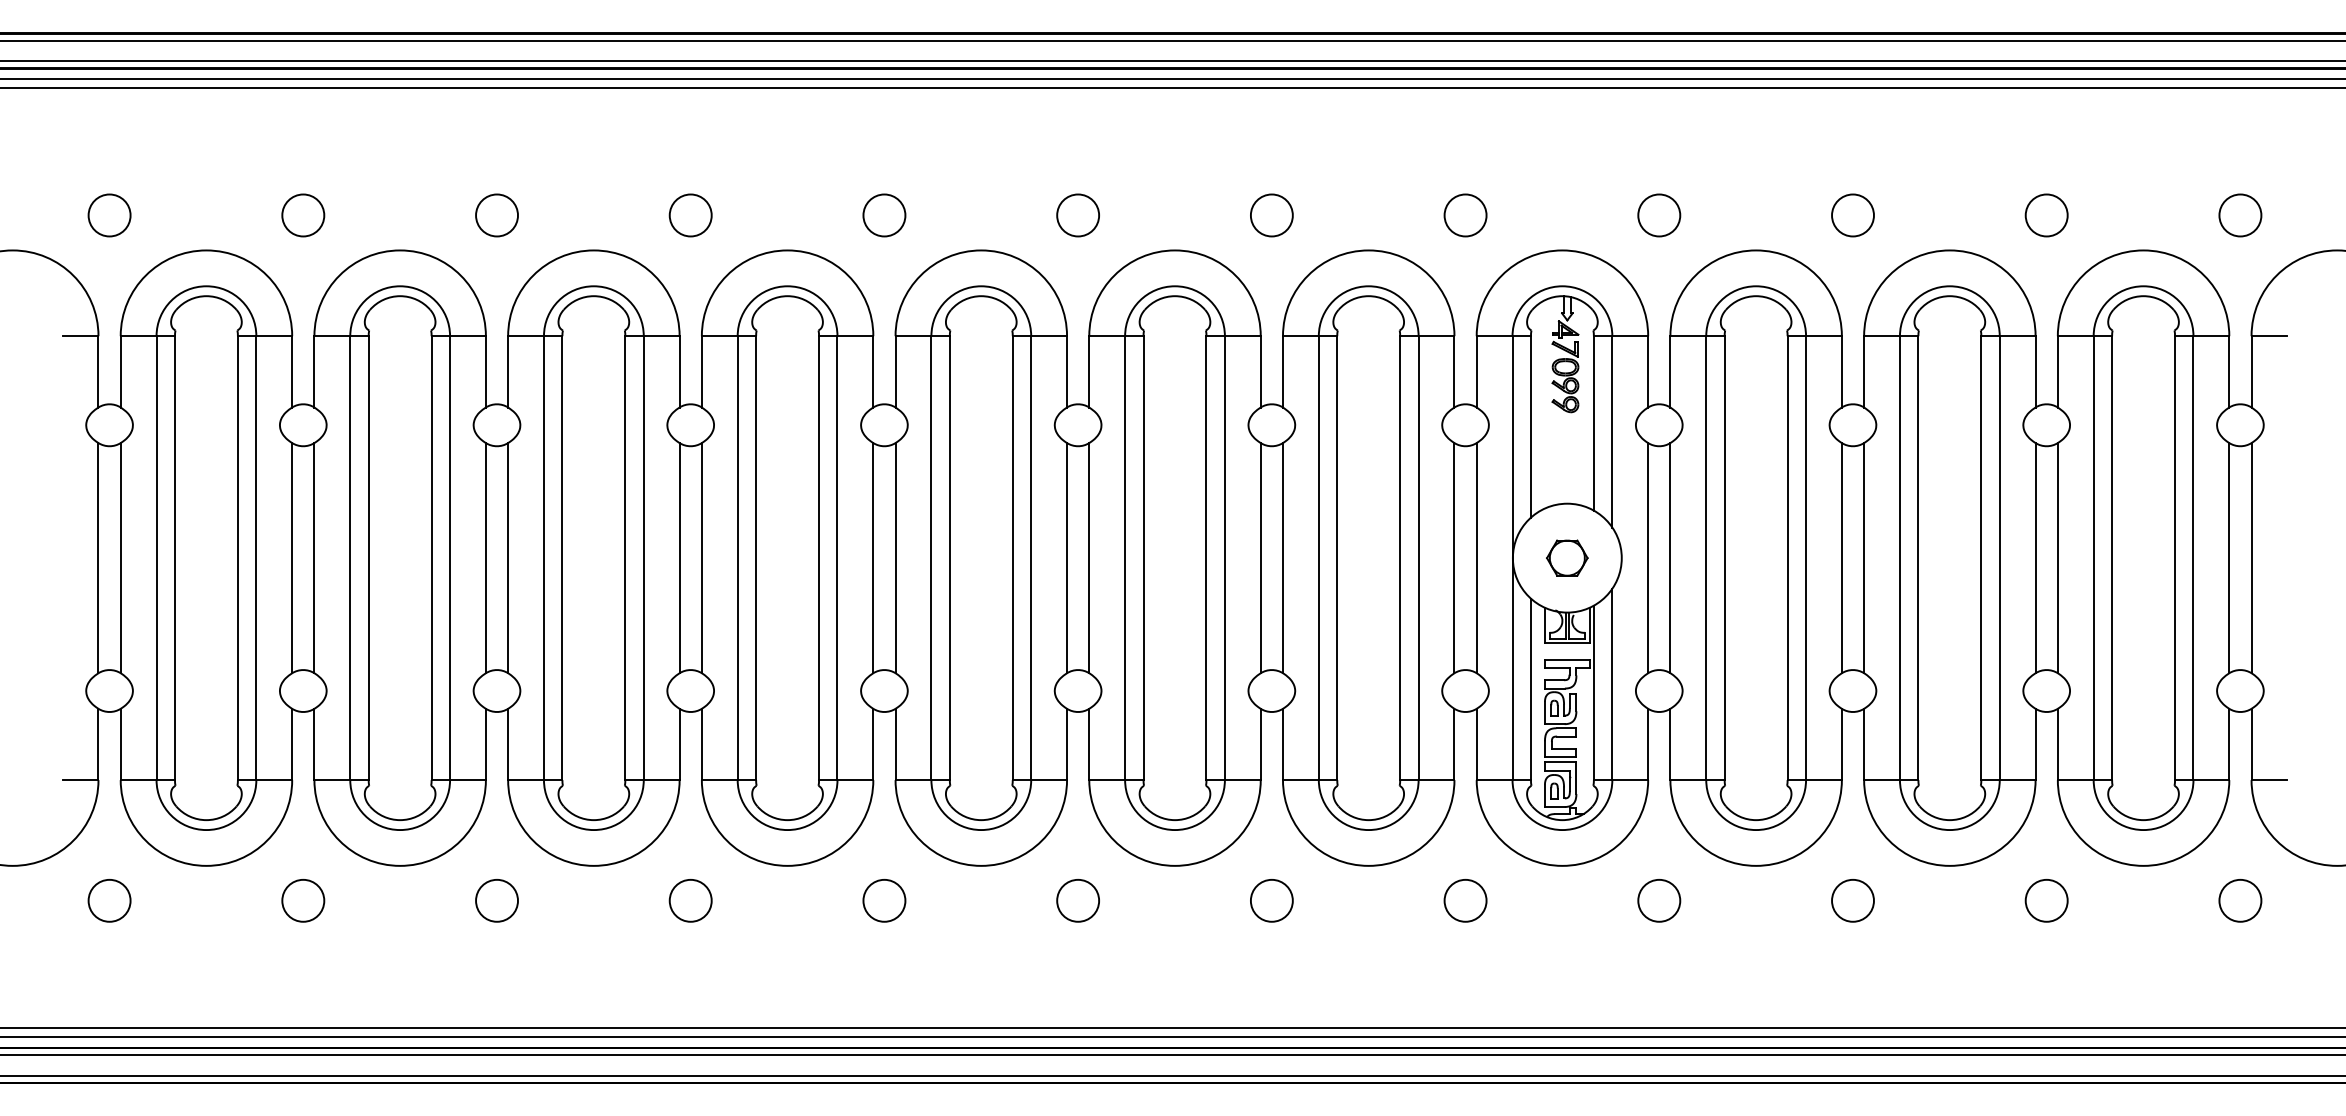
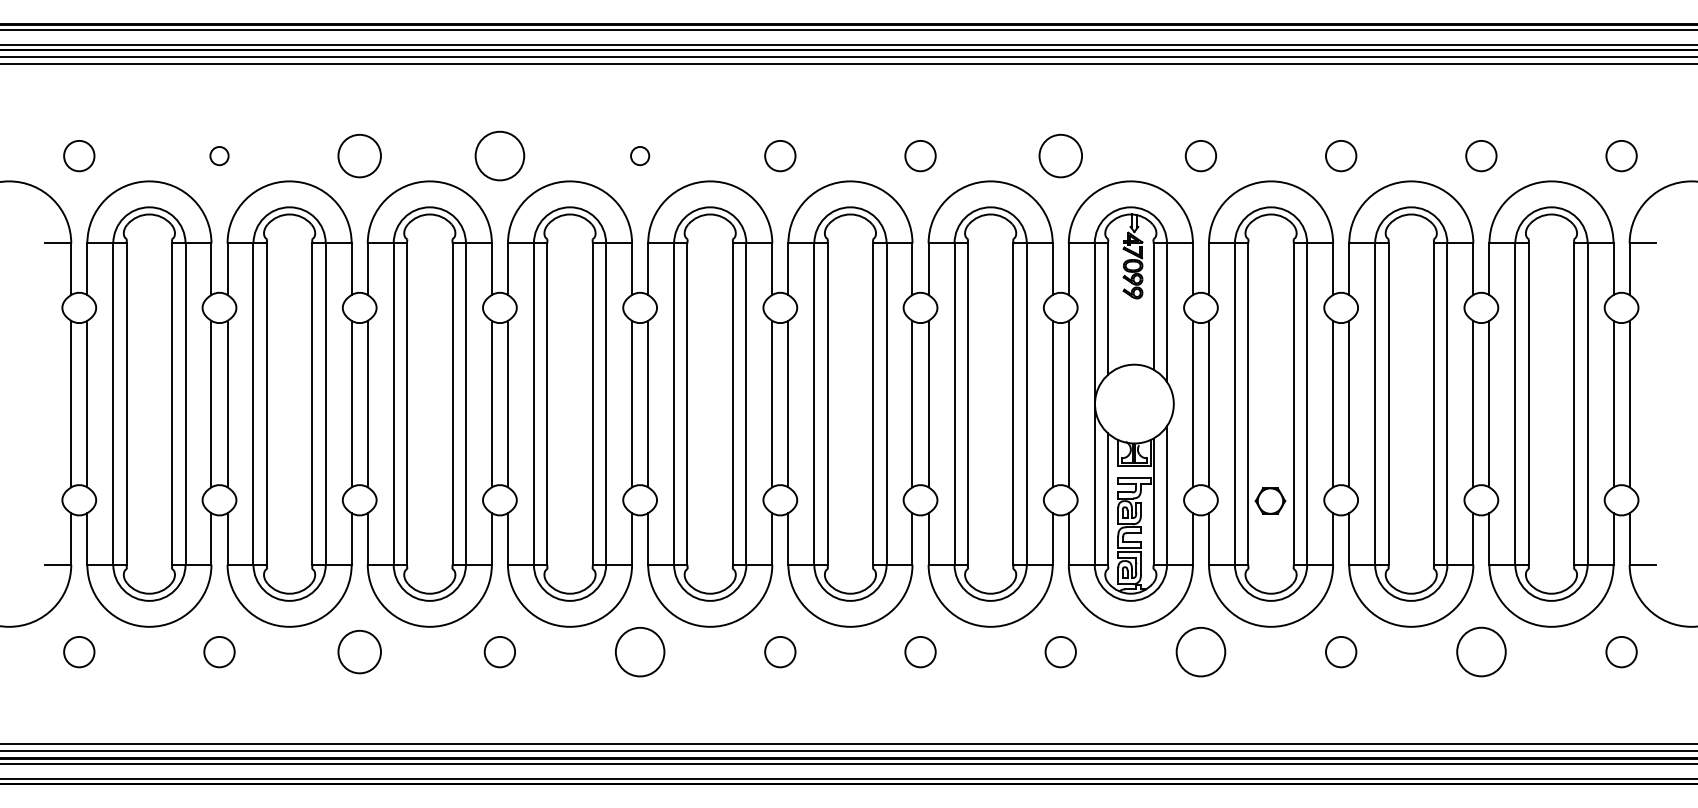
circle: (303, 215) -> (219, 156), size x0.6
circle: (497, 215) -> (360, 156), size x1.4
circle: (690, 215) -> (499, 156), size x1.6
circle: (884, 215) -> (640, 156), size x0.6
circle: (1465, 215) -> (1060, 156), size x1.4
part: (1567, 557) -> (1270, 500), moved
circle: (496, 900) -> (359, 651), size x1.4
circle: (884, 900) -> (640, 651), size x1.6
circle: (1659, 900) -> (1201, 651), size x1.6
circle: (2046, 900) -> (1481, 651), size x1.6

